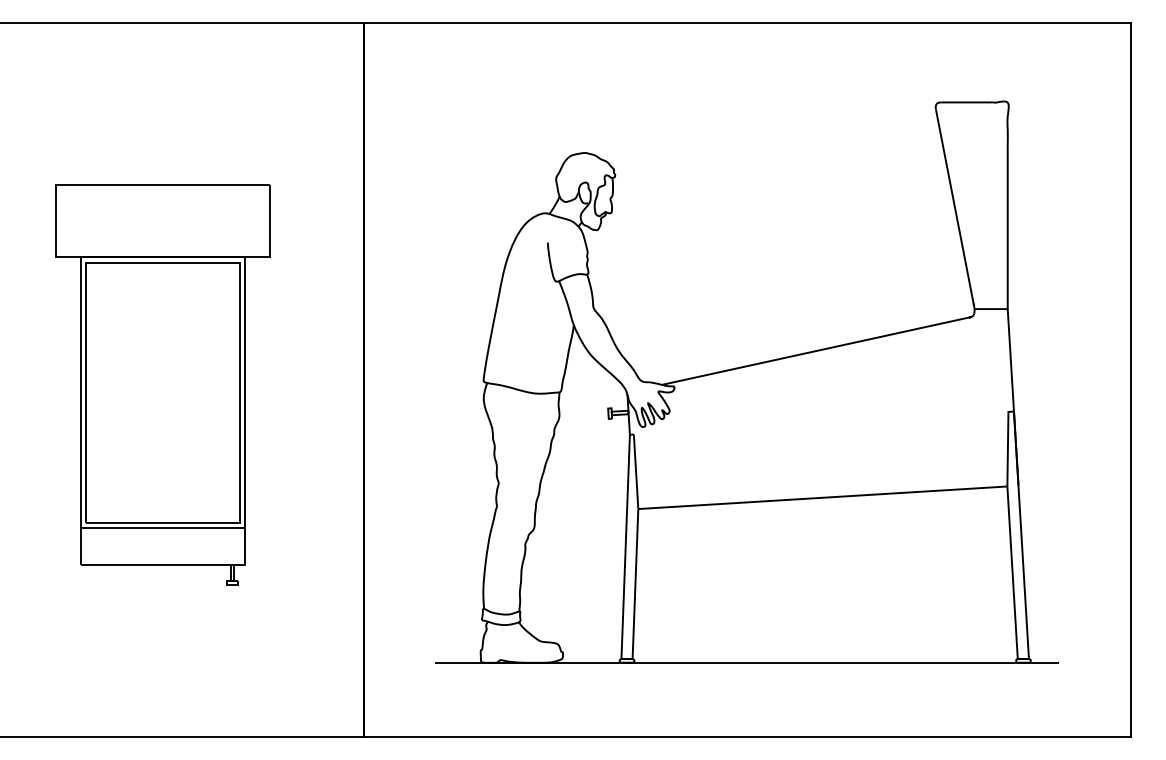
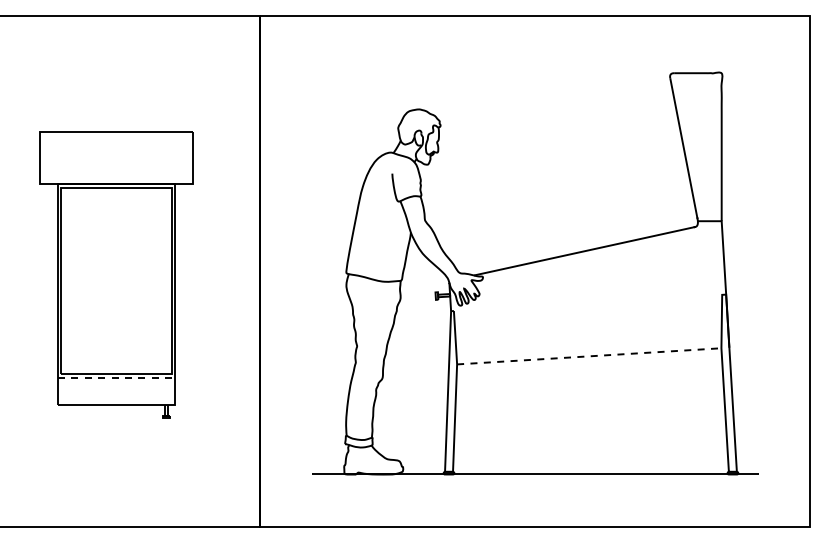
line: (823, 497) -> (589, 356), solid -> dashed
line: (162, 528) -> (116, 378), solid -> dashed

